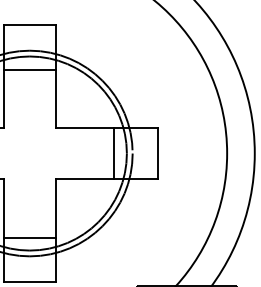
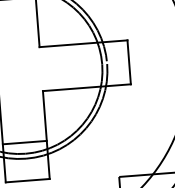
line: (113, 153) -> (90, 65), removed

